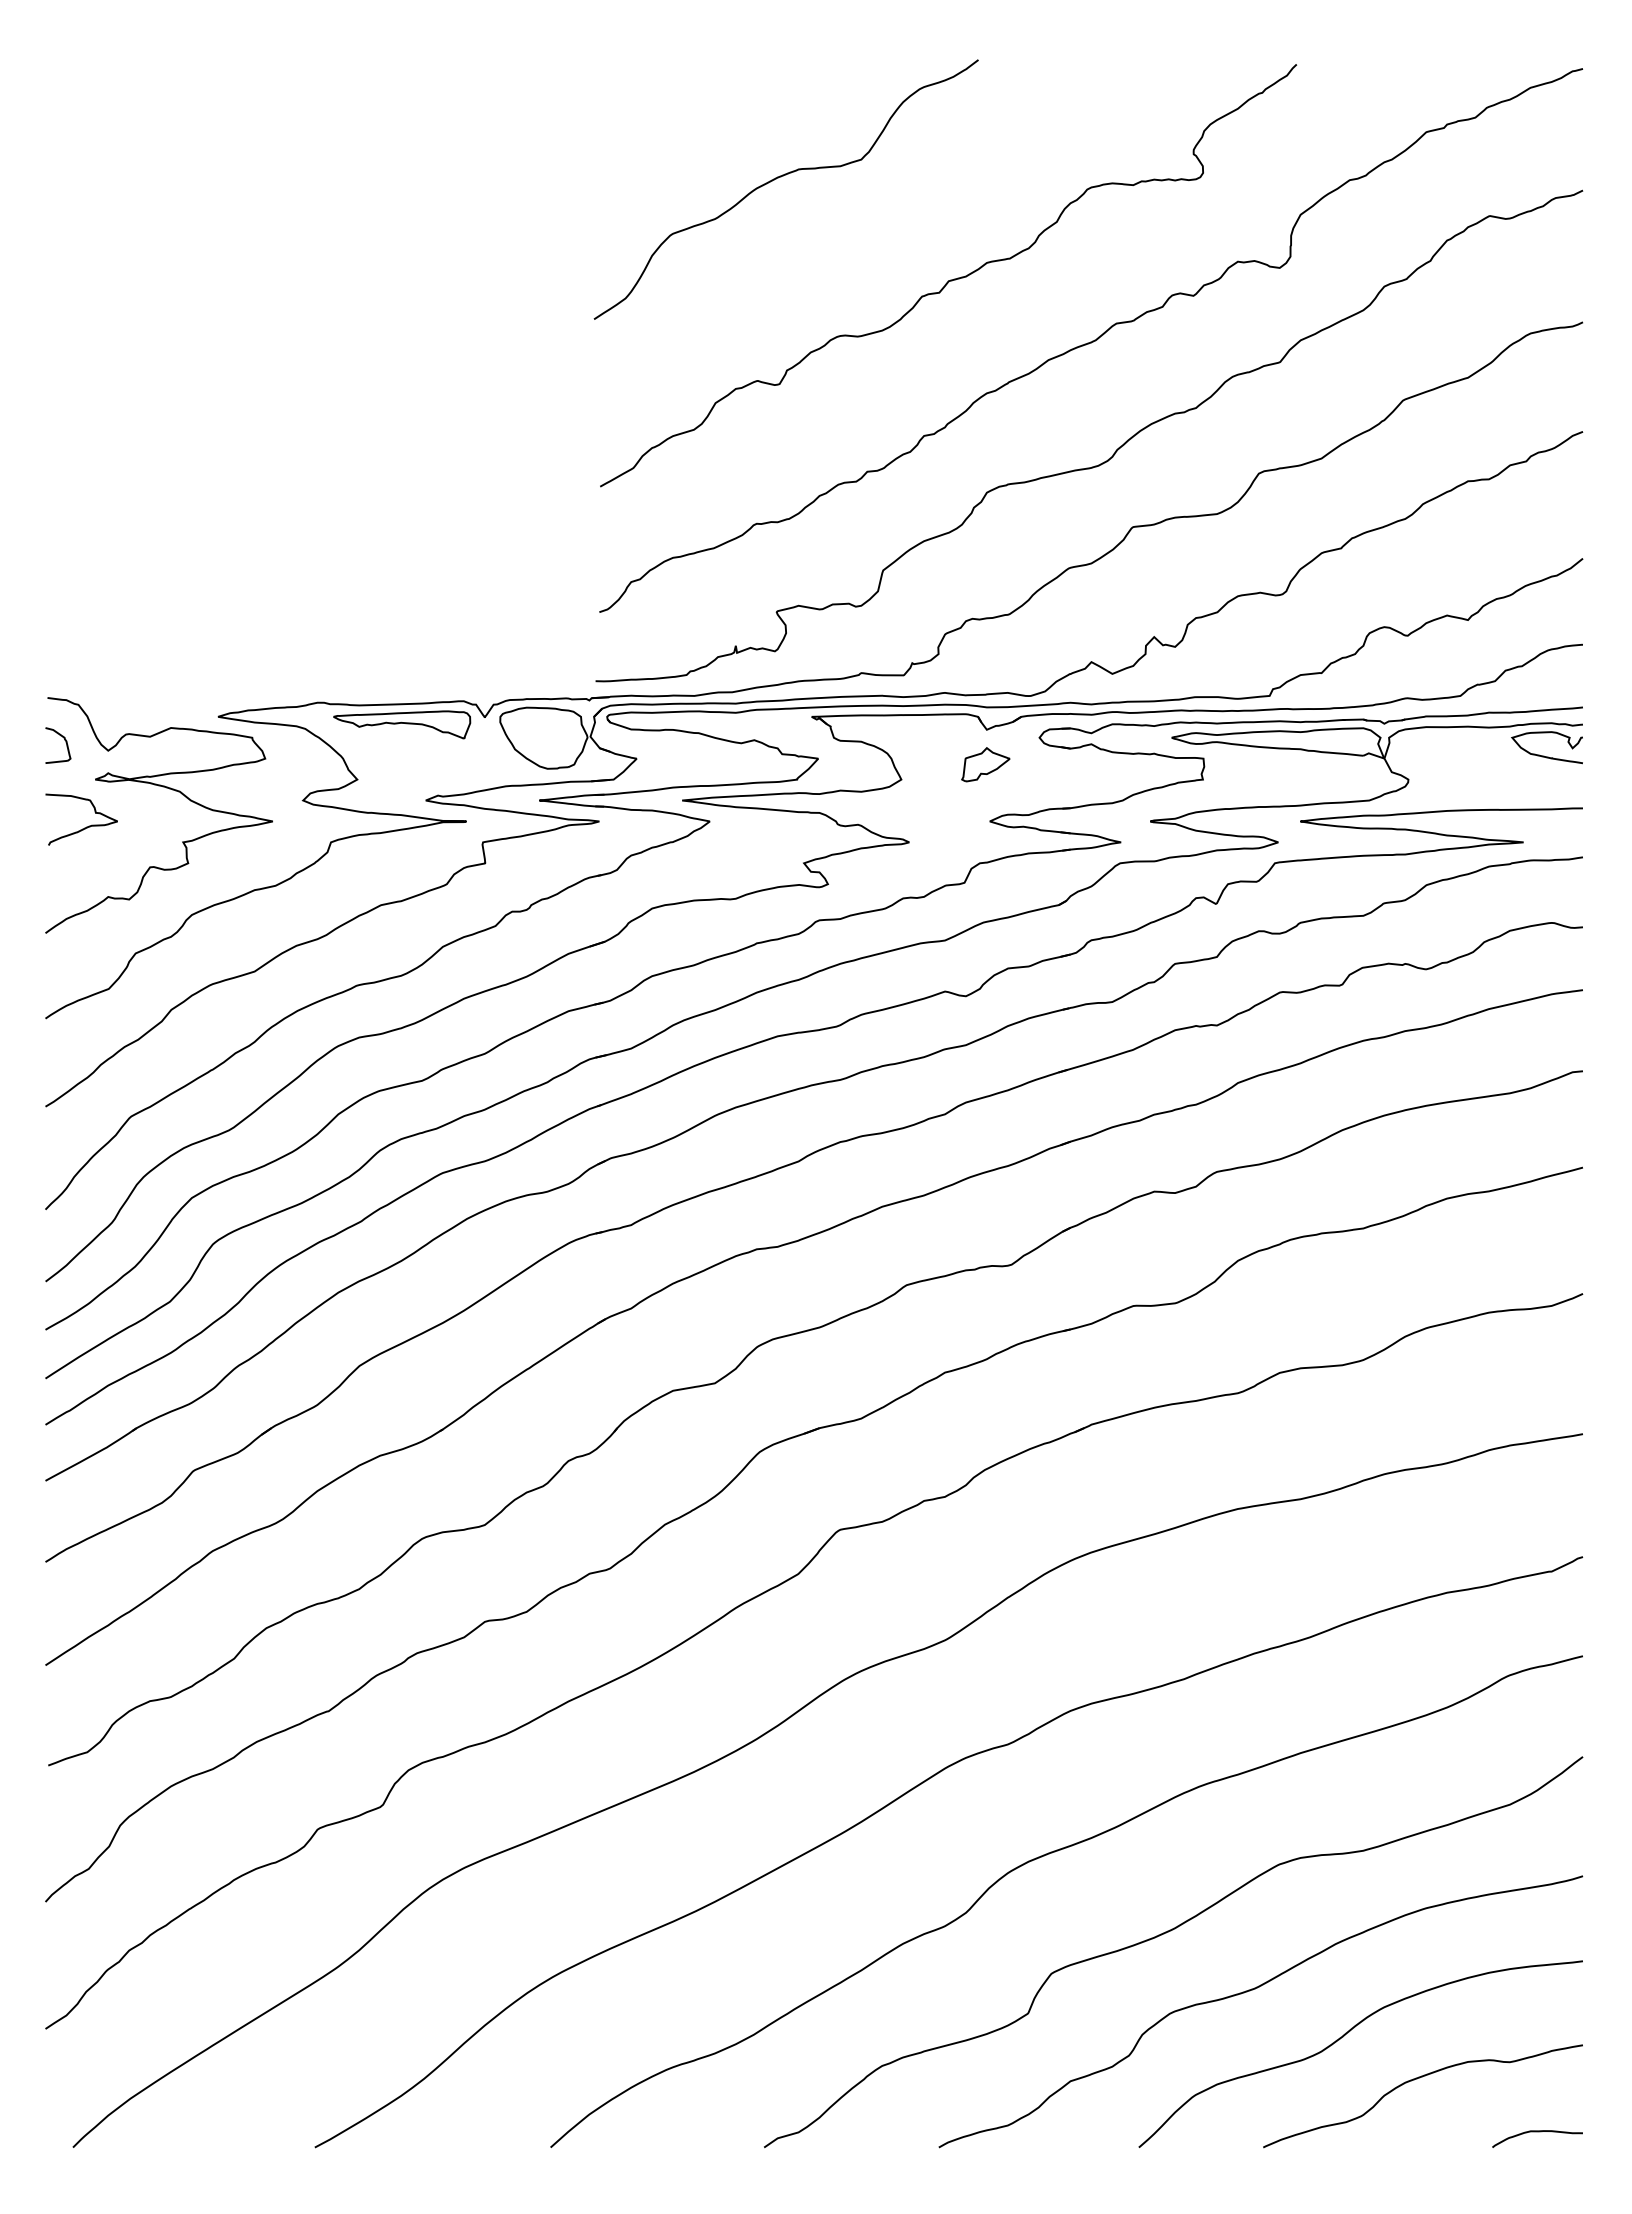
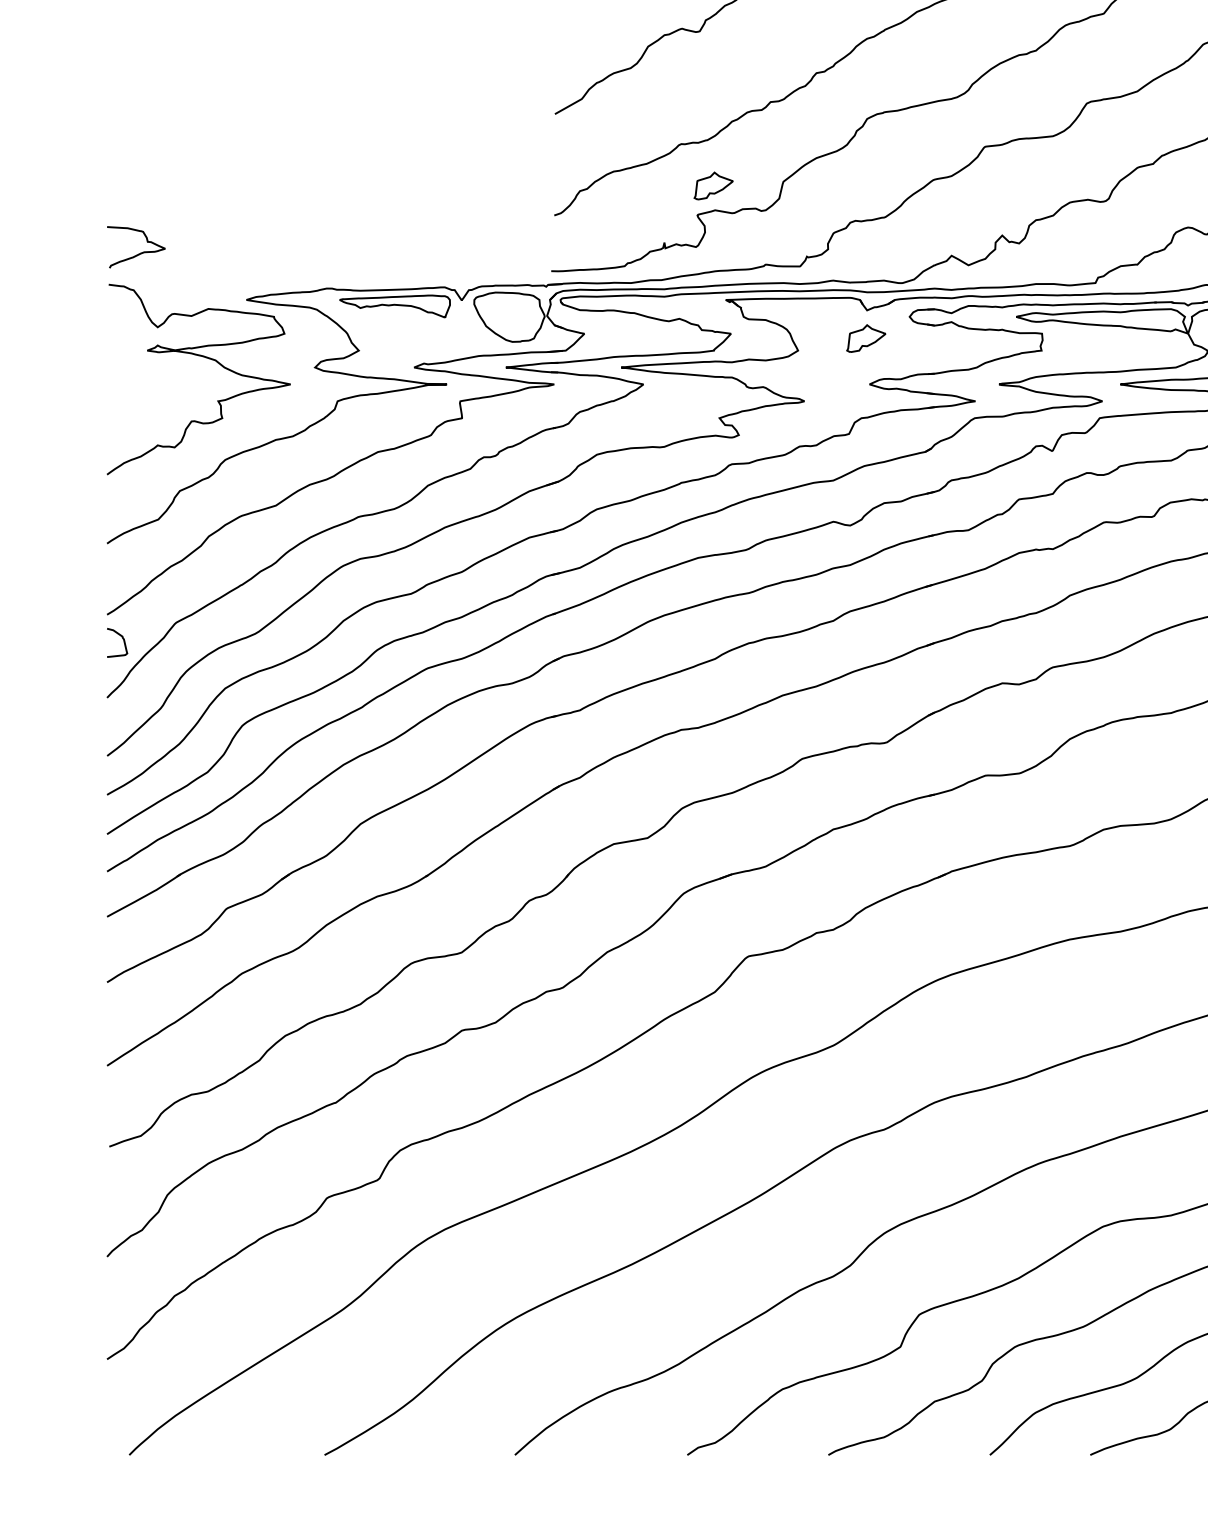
part: (796, 575) -> (713, 185), added
curve: (65, 742) -> (123, 640), moved
curve: (84, 827) -> (138, 253), moved

